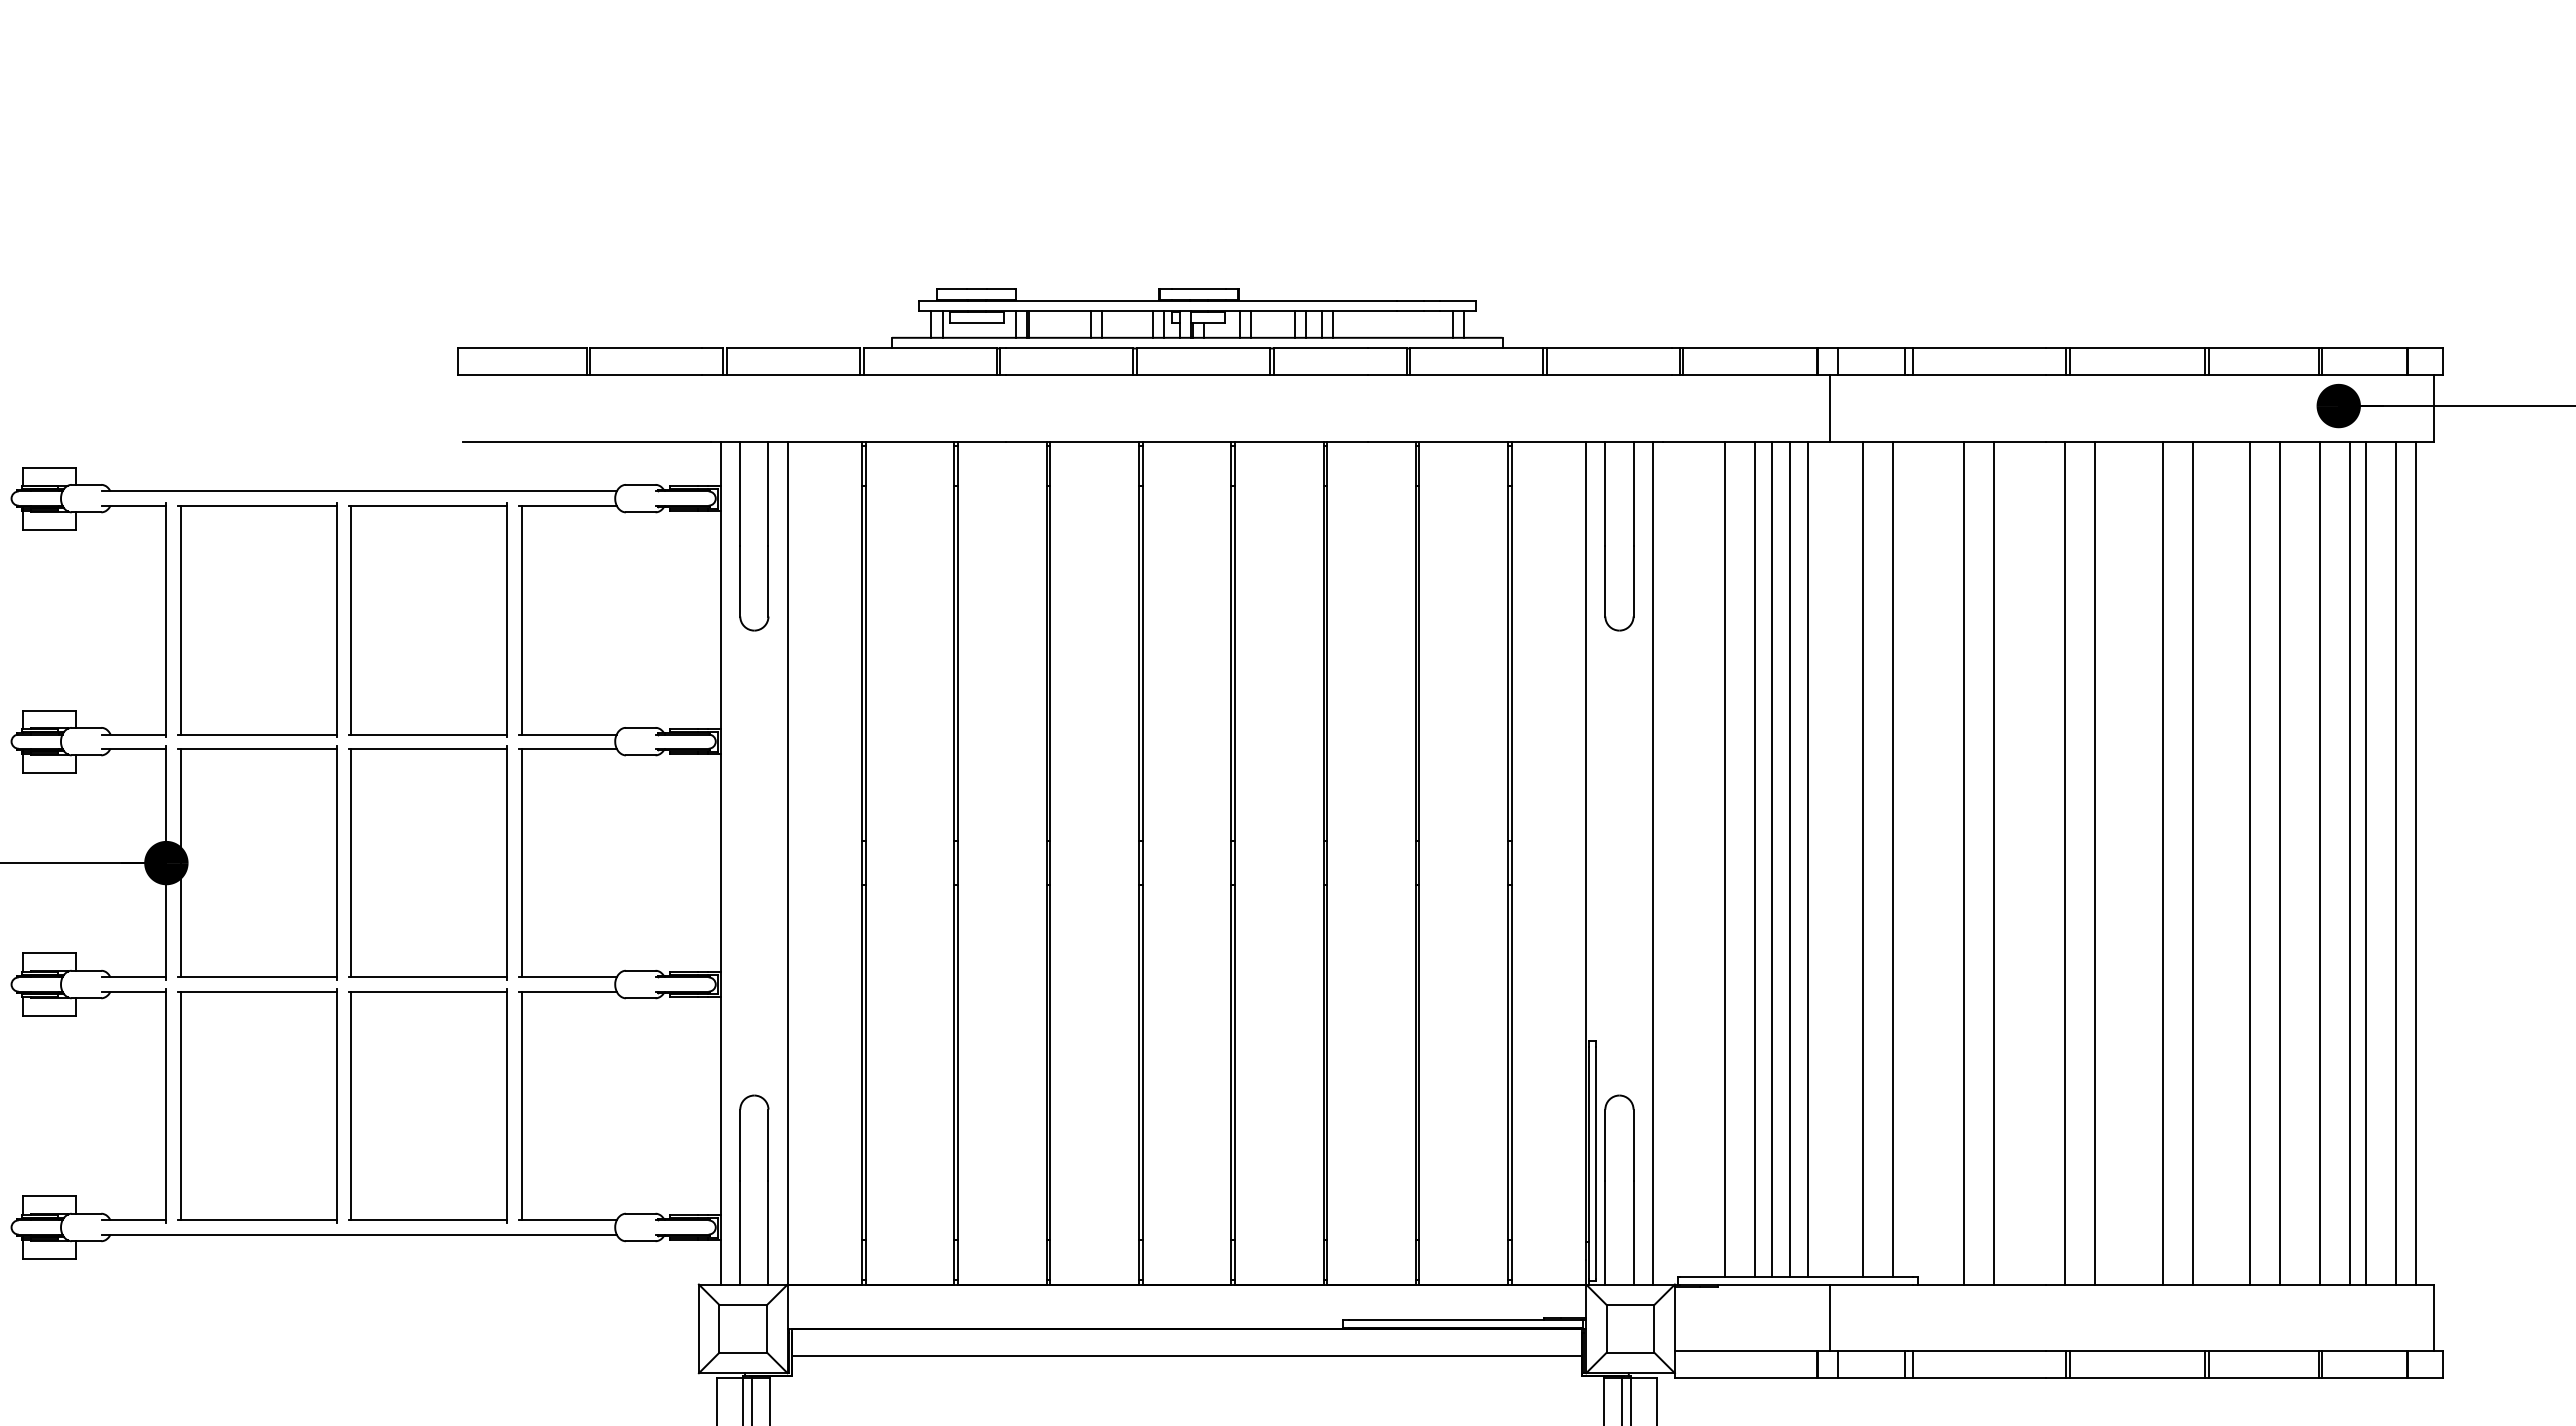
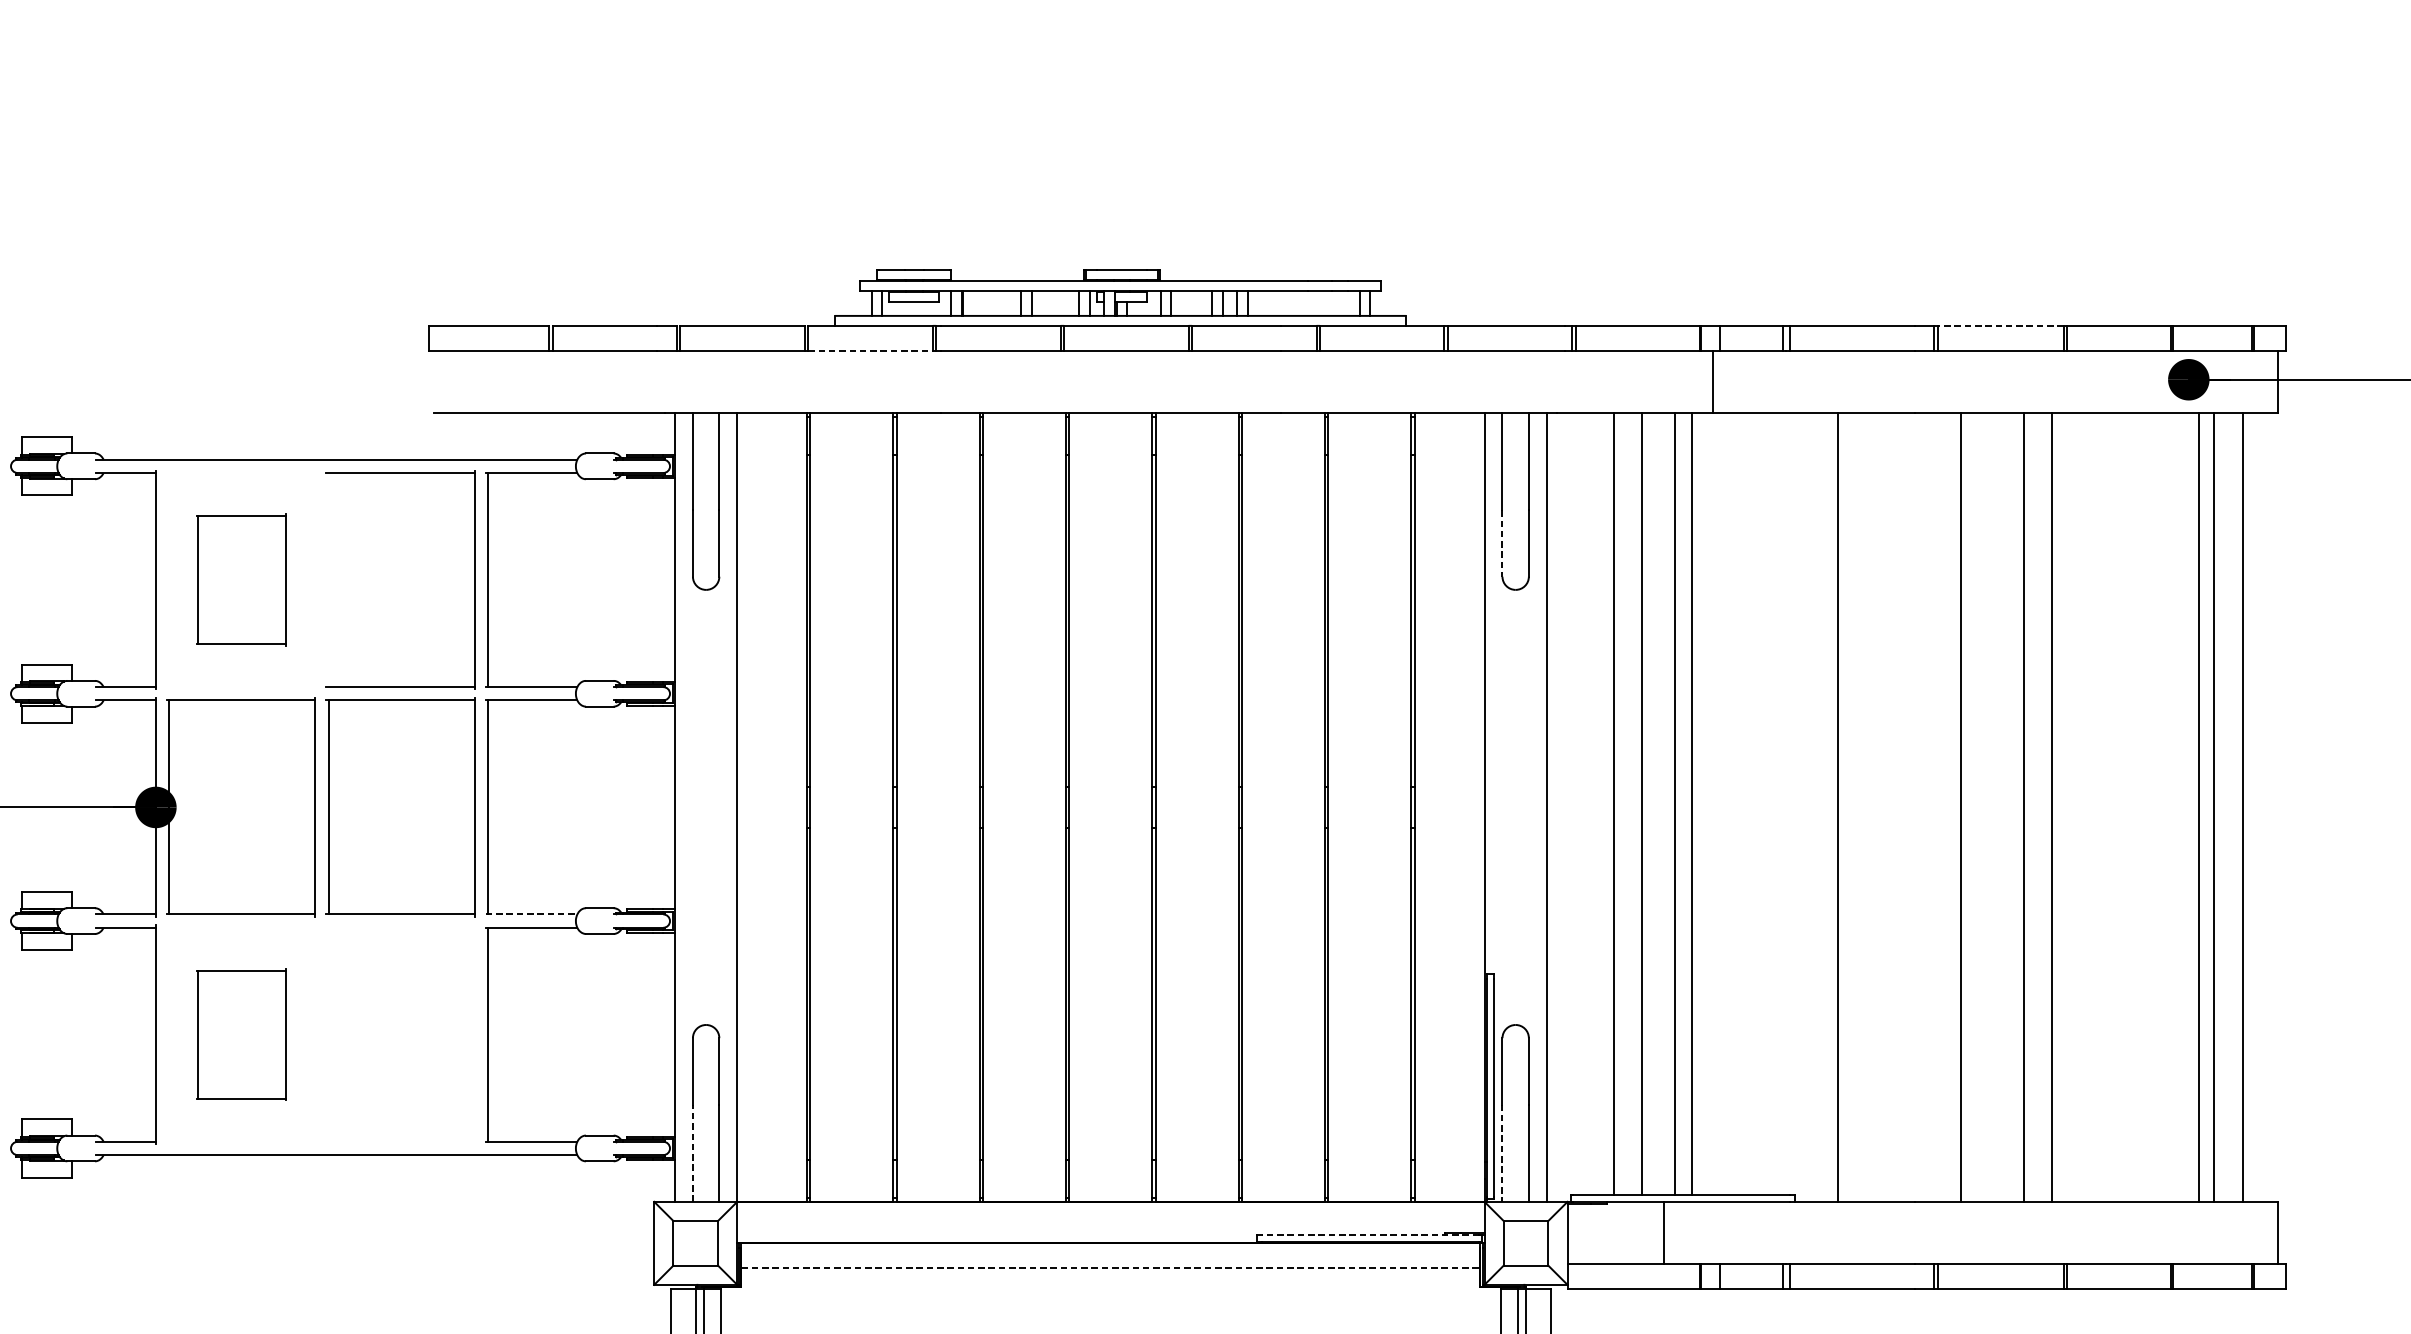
line: (2137, 348) -> (2000, 325), solid -> dashed
line: (930, 375) -> (870, 351), solid -> dashed
line: (1605, 581) -> (1502, 543), solid -> dashed
part: (257, 619) -> (241, 579), size x0.6
line: (351, 619) -> (329, 579), removed
line: (1772, 859) -> (1658, 804), removed
line: (1862, 859) -> (1743, 804), removed
line: (1892, 859) -> (1771, 804), removed
line: (1993, 862) -> (1865, 806), removed
line: (2064, 862) -> (1932, 806), removed
line: (2250, 862) -> (2106, 806), removed
line: (2280, 862) -> (2134, 806), removed
line: (2319, 862) -> (2170, 806), removed
line: (2415, 862) -> (2260, 806), removed
line: (567, 977) -> (531, 914), solid -> dashed
part: (257, 1105) -> (241, 1034), size x0.6
part: (427, 1105) -> (400, 1034), removed
line: (740, 1232) -> (693, 1153), solid -> dashed
line: (1605, 1232) -> (1502, 1153), solid -> dashed
line: (1830, 1317) -> (1664, 1232), moved
line: (1464, 1320) -> (1370, 1235), solid -> dashed
line: (1186, 1355) -> (1110, 1268), solid -> dashed

